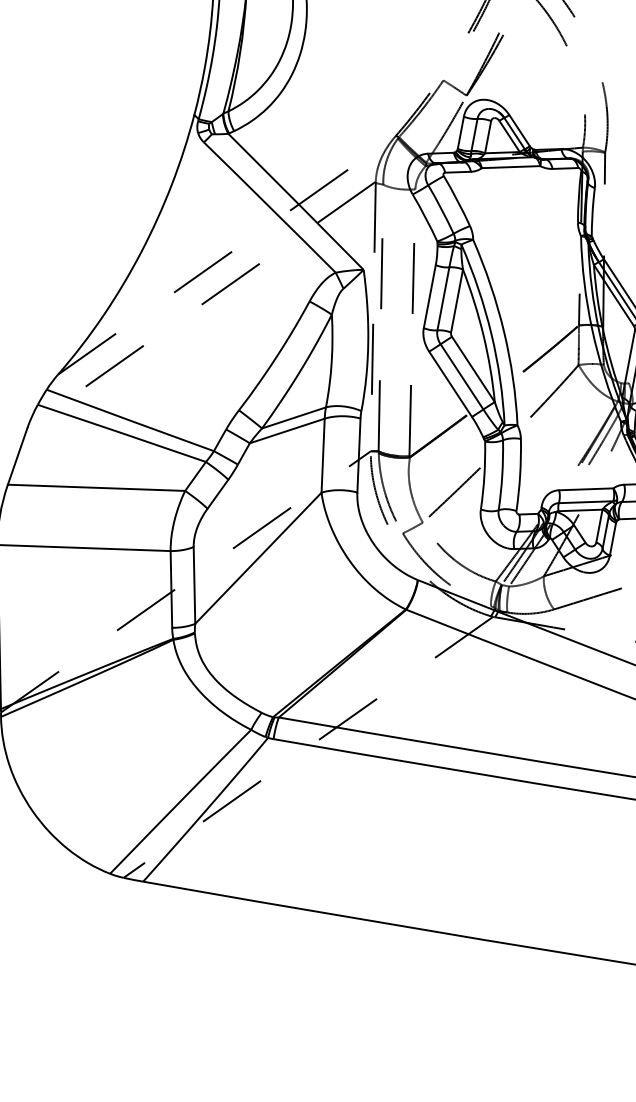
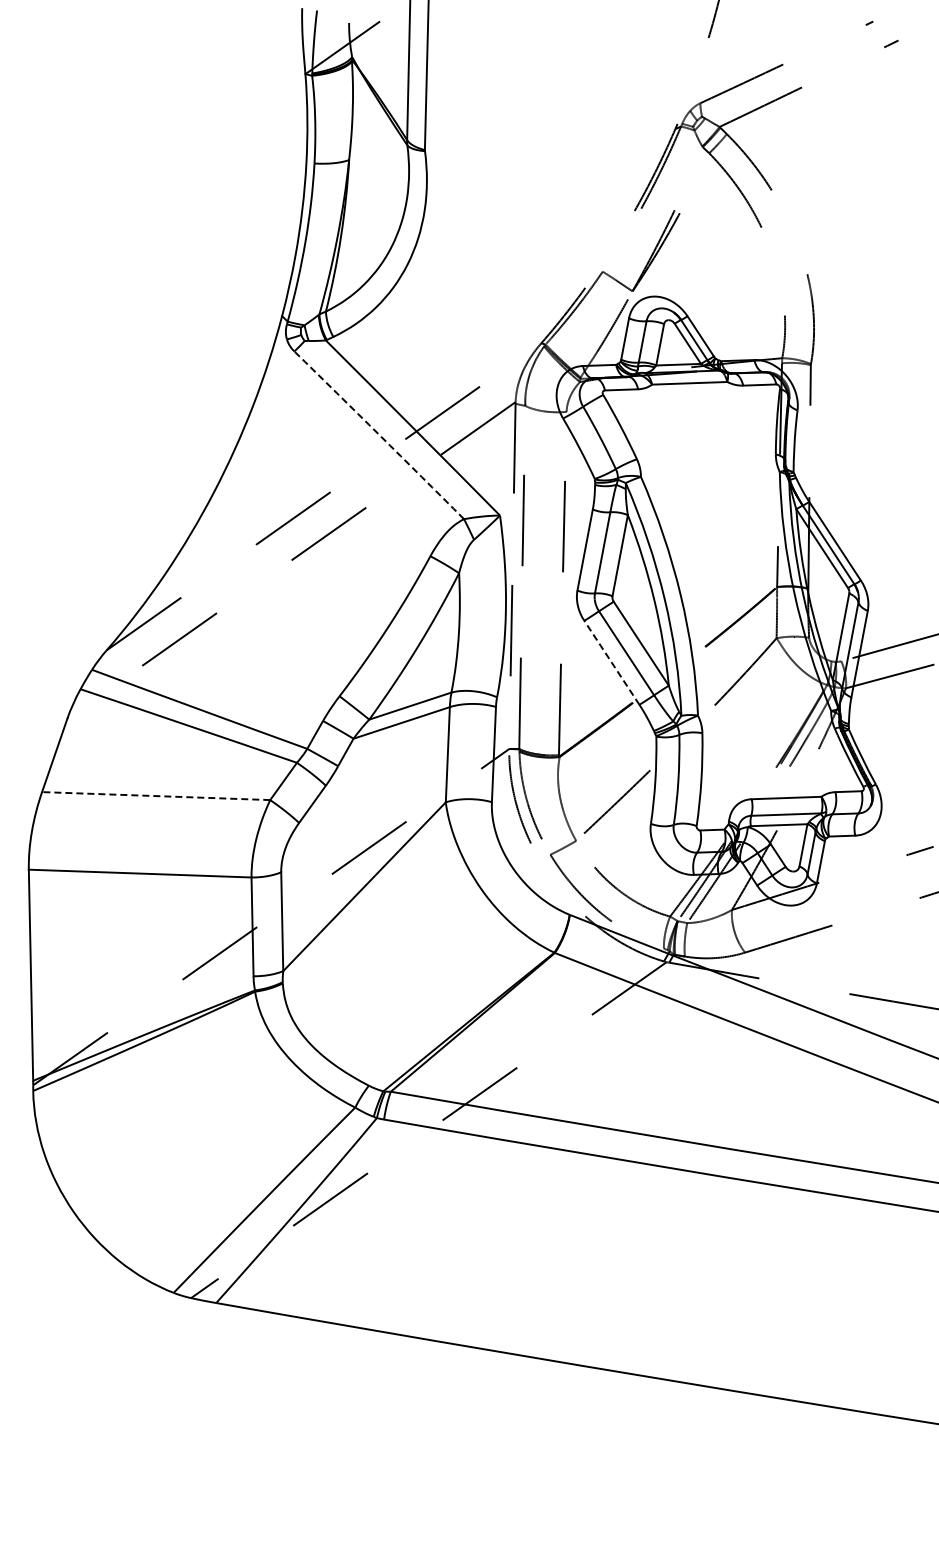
arc: (270, 207) -> (379, 435), solid -> dashed
line: (450, 384) -> (611, 662), solid -> dashed
line: (96, 488) -> (155, 796), solid -> dashed

